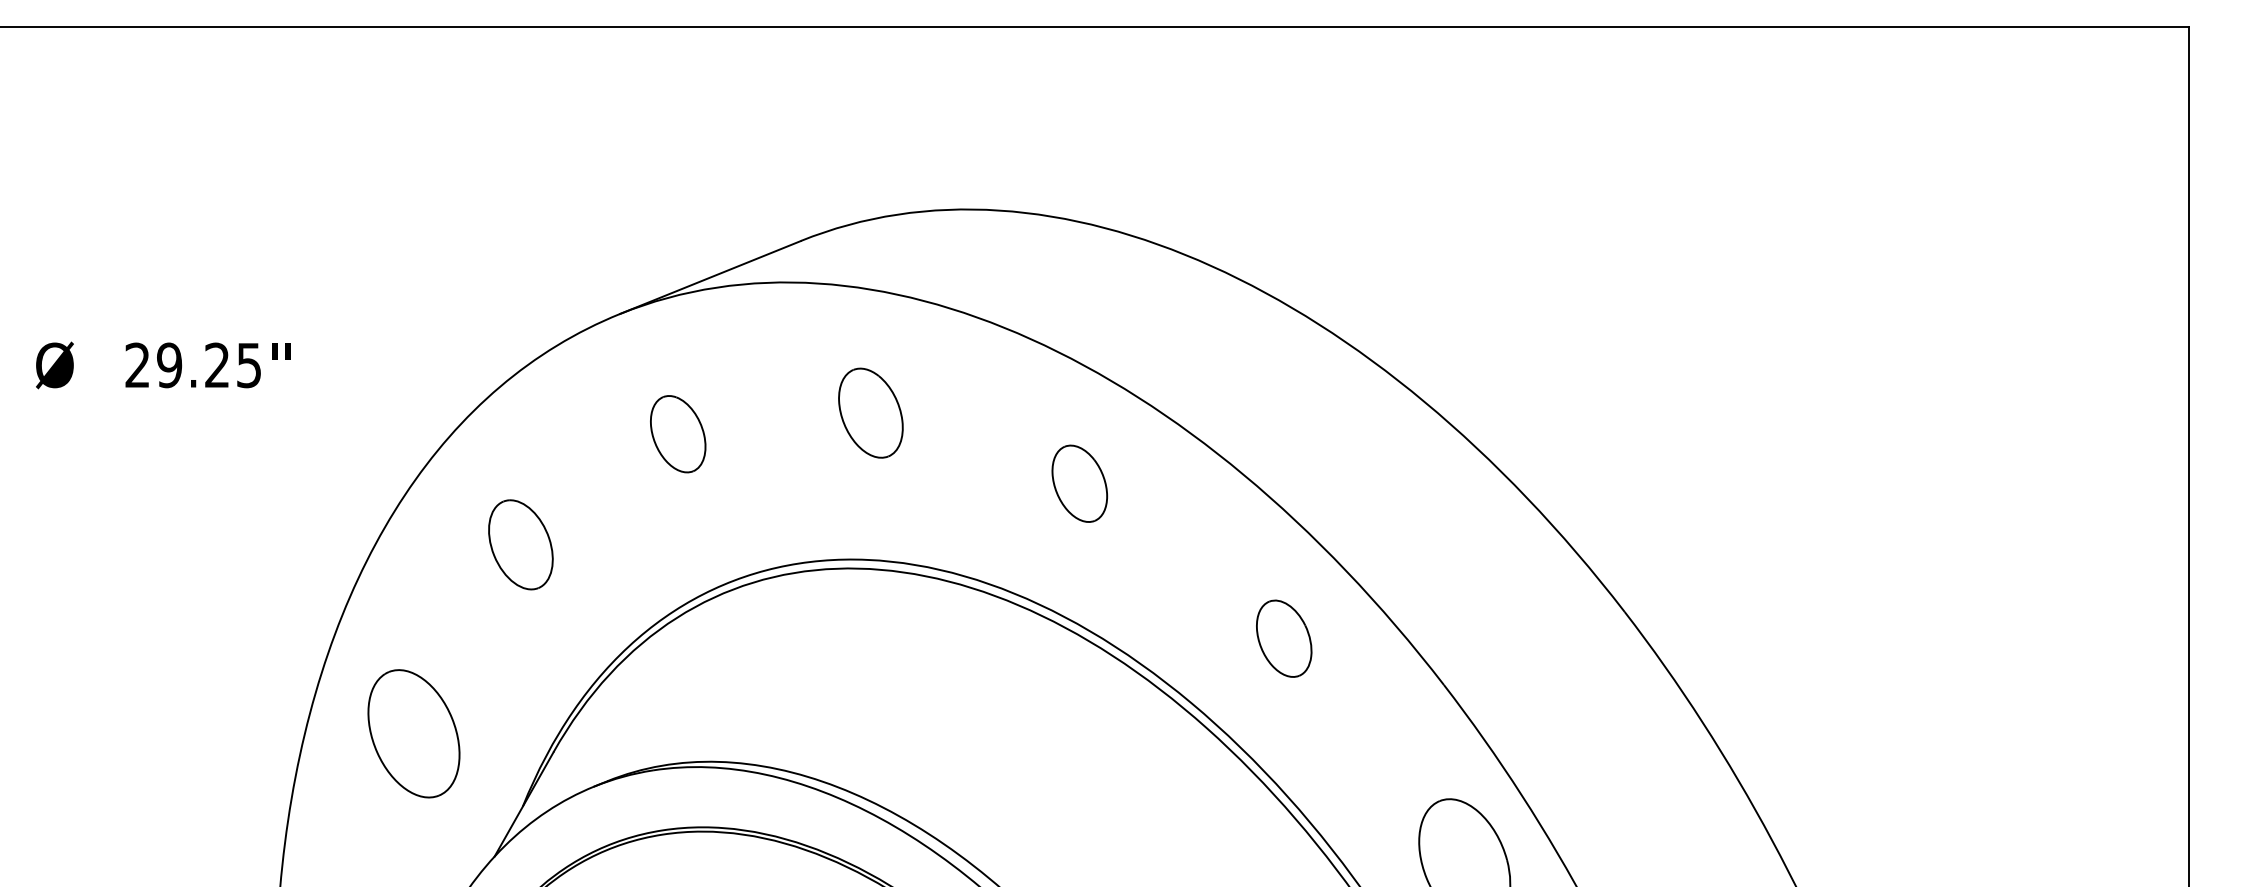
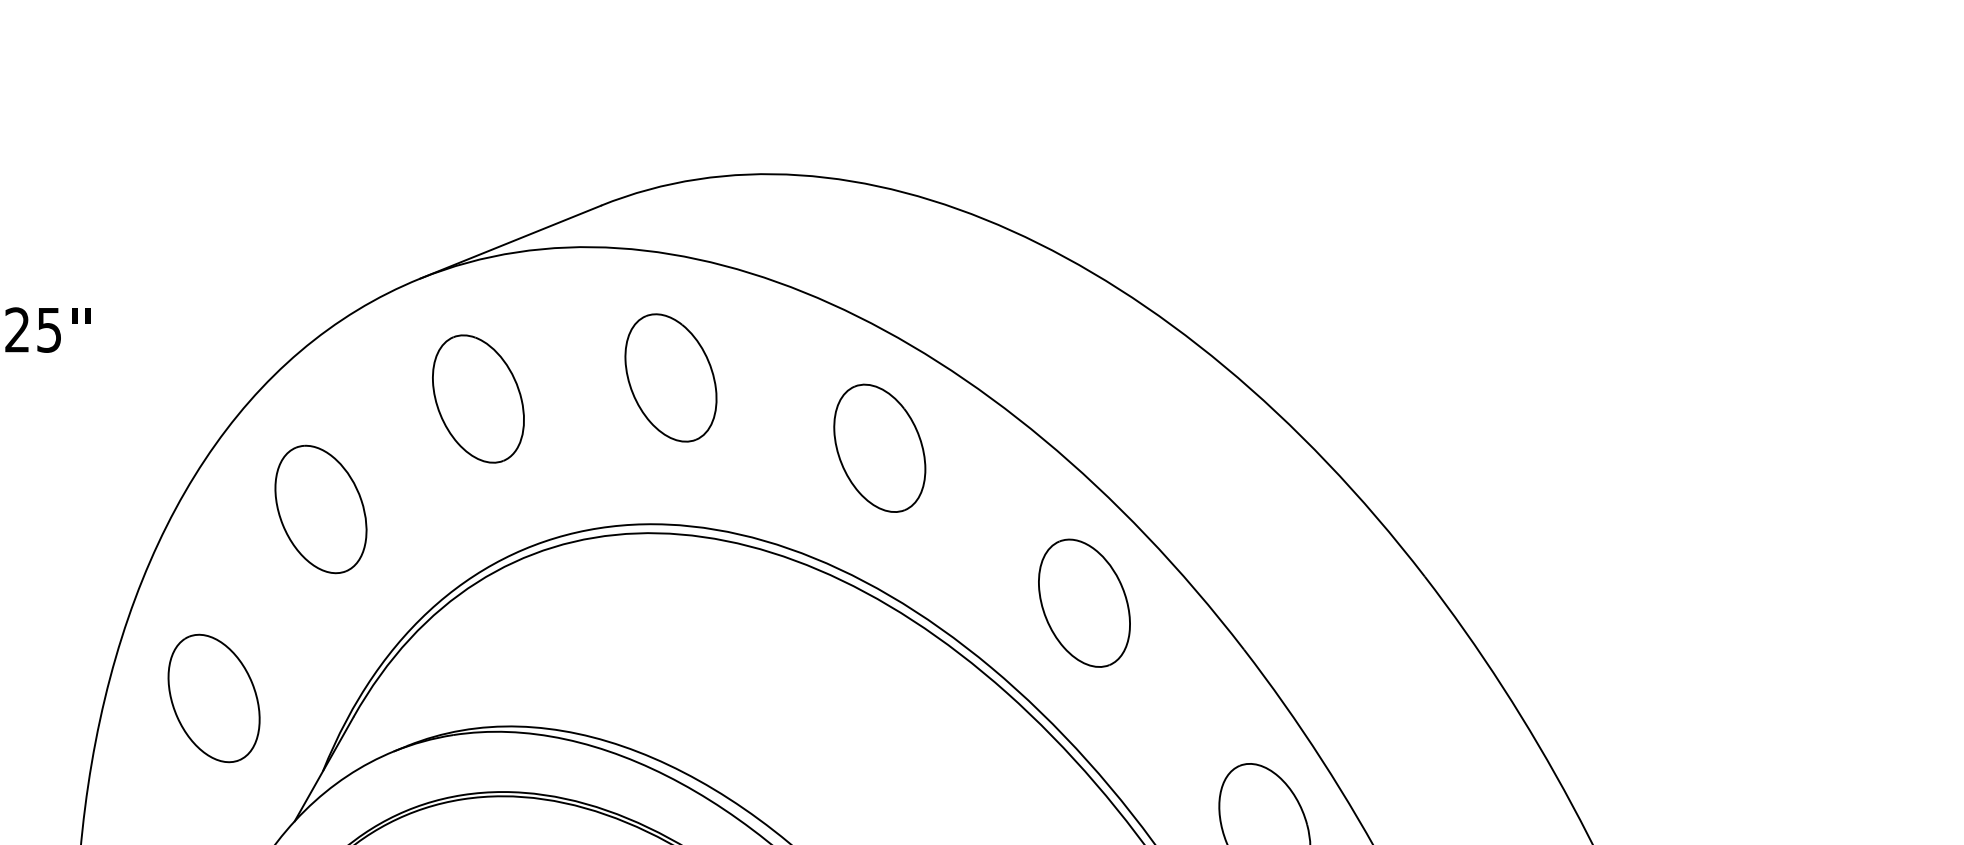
part: (870, 412) -> (670, 377), size x1.43
part: (677, 433) -> (477, 398), size x1.67
part: (1079, 483) -> (879, 448), size x1.67
part: (520, 544) -> (320, 509), size x1.43
part: (1283, 638) -> (1083, 603), size x1.67

